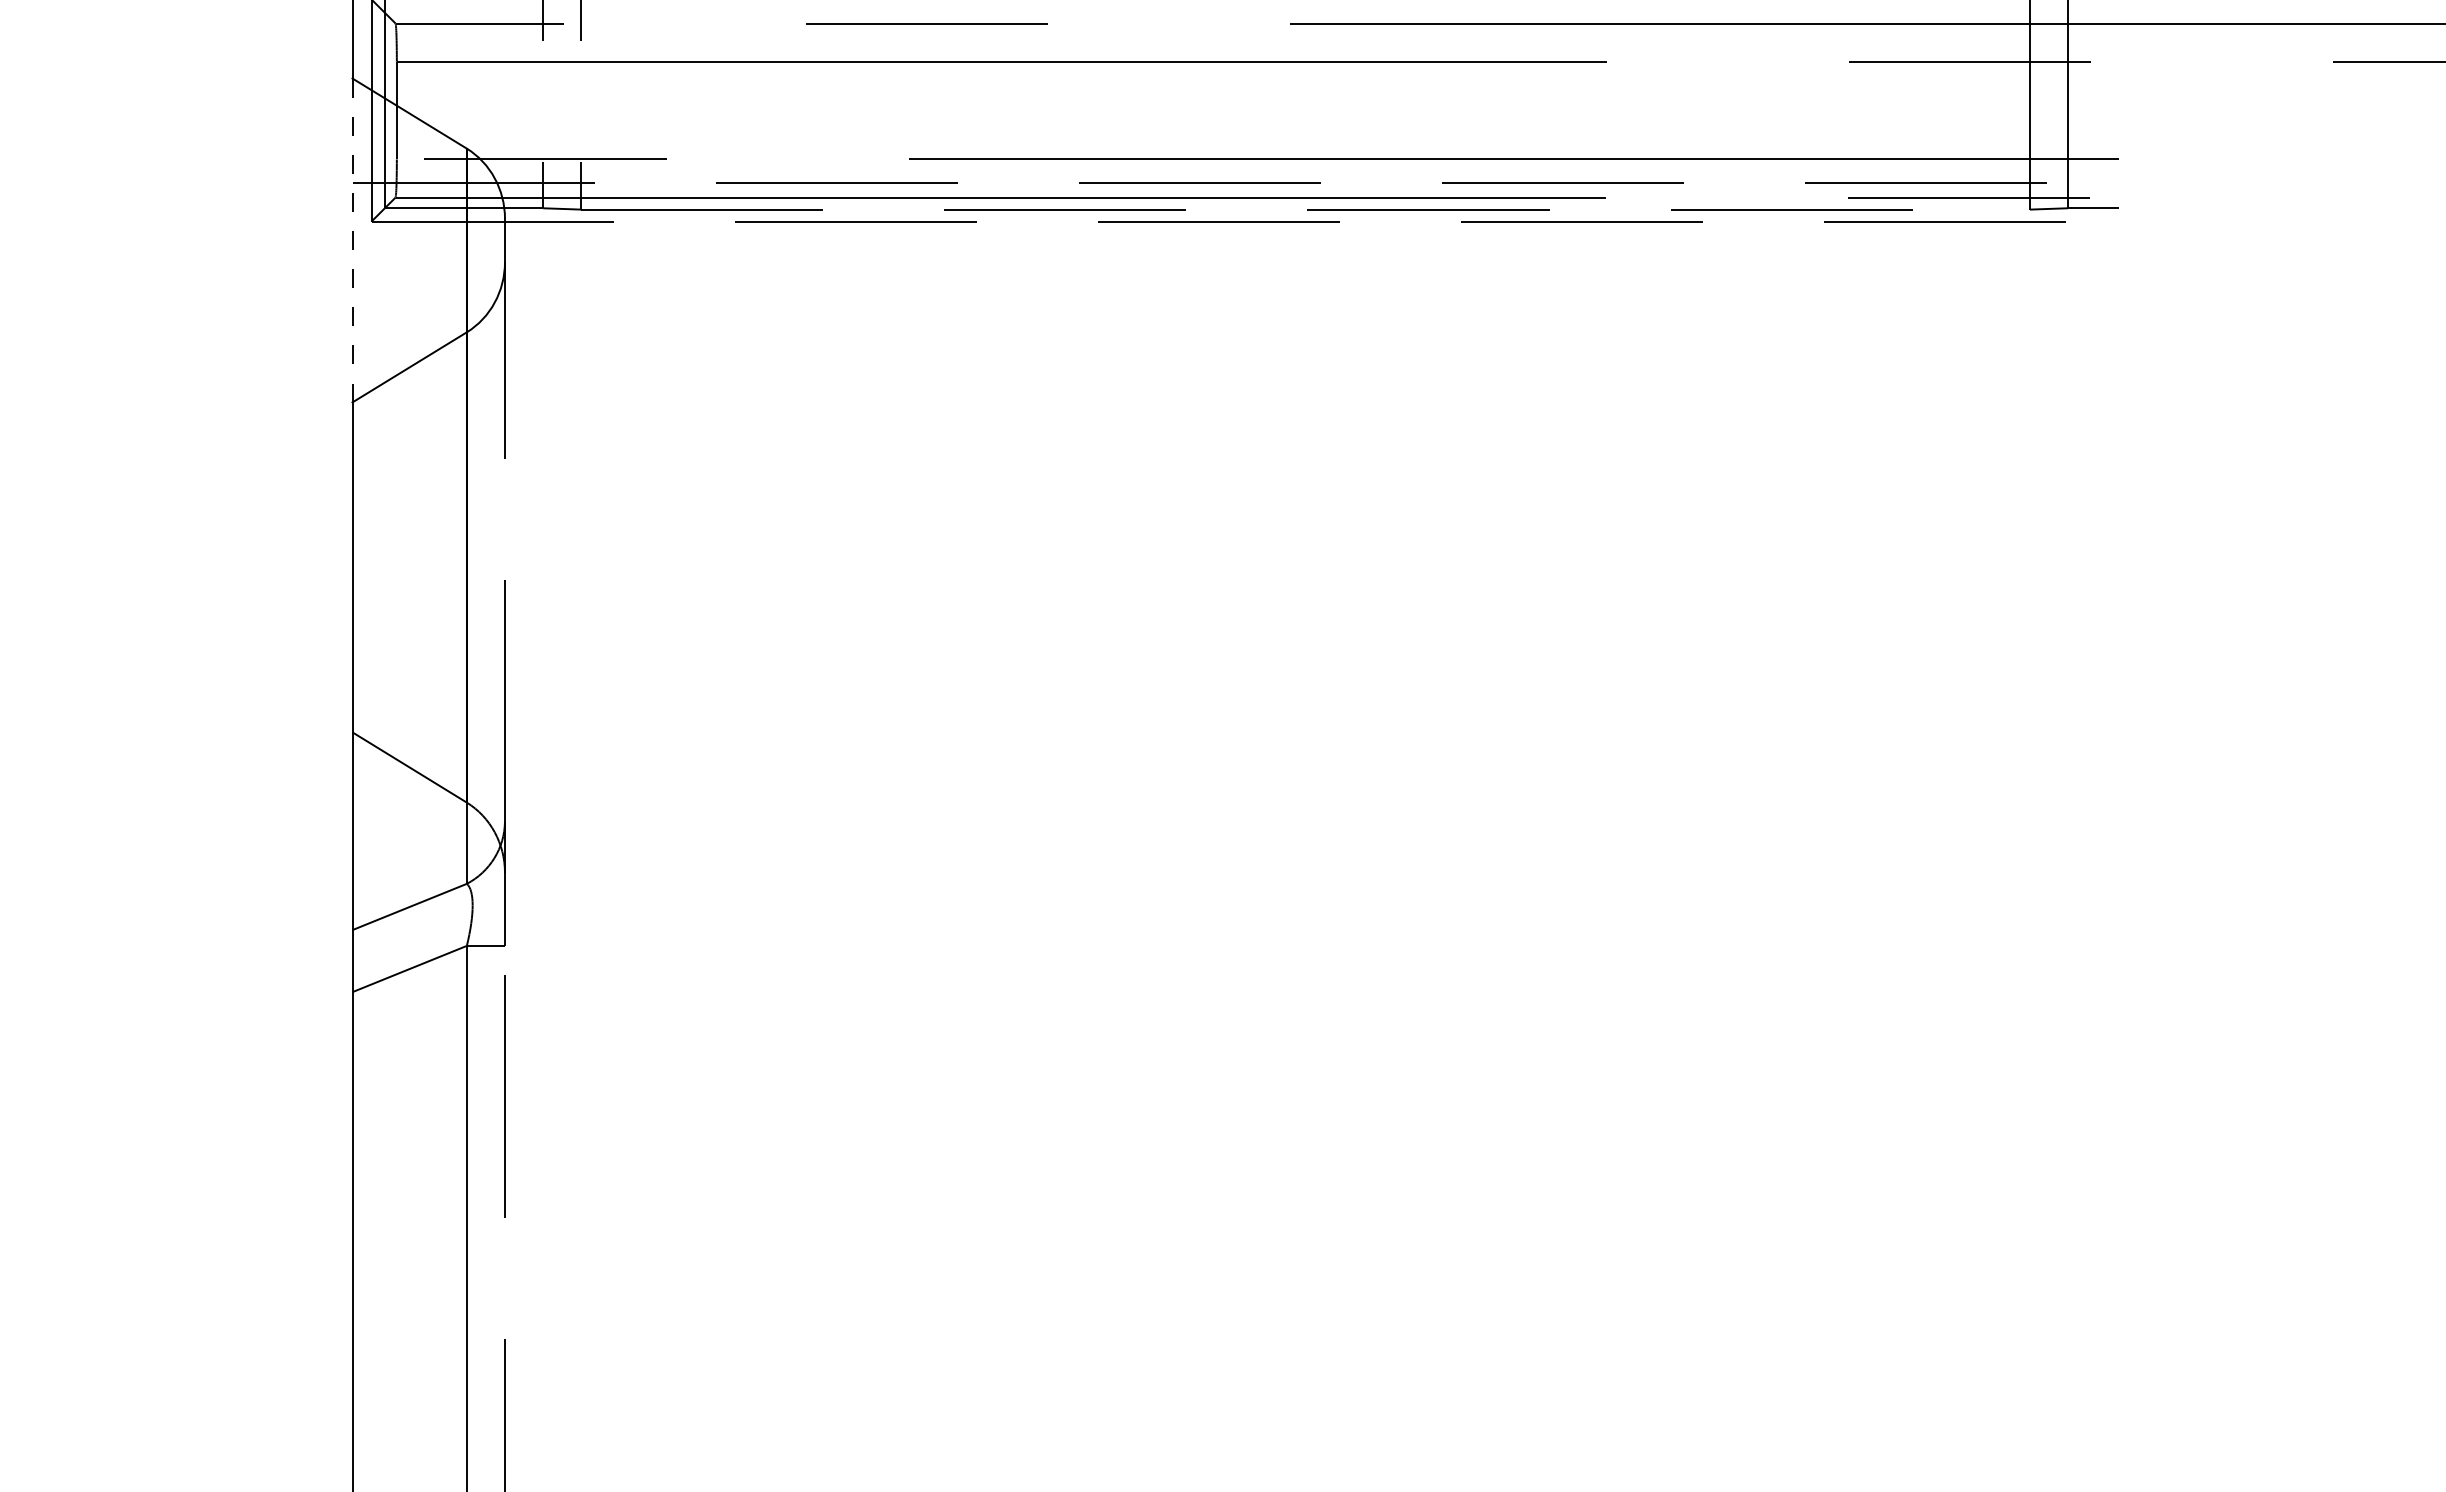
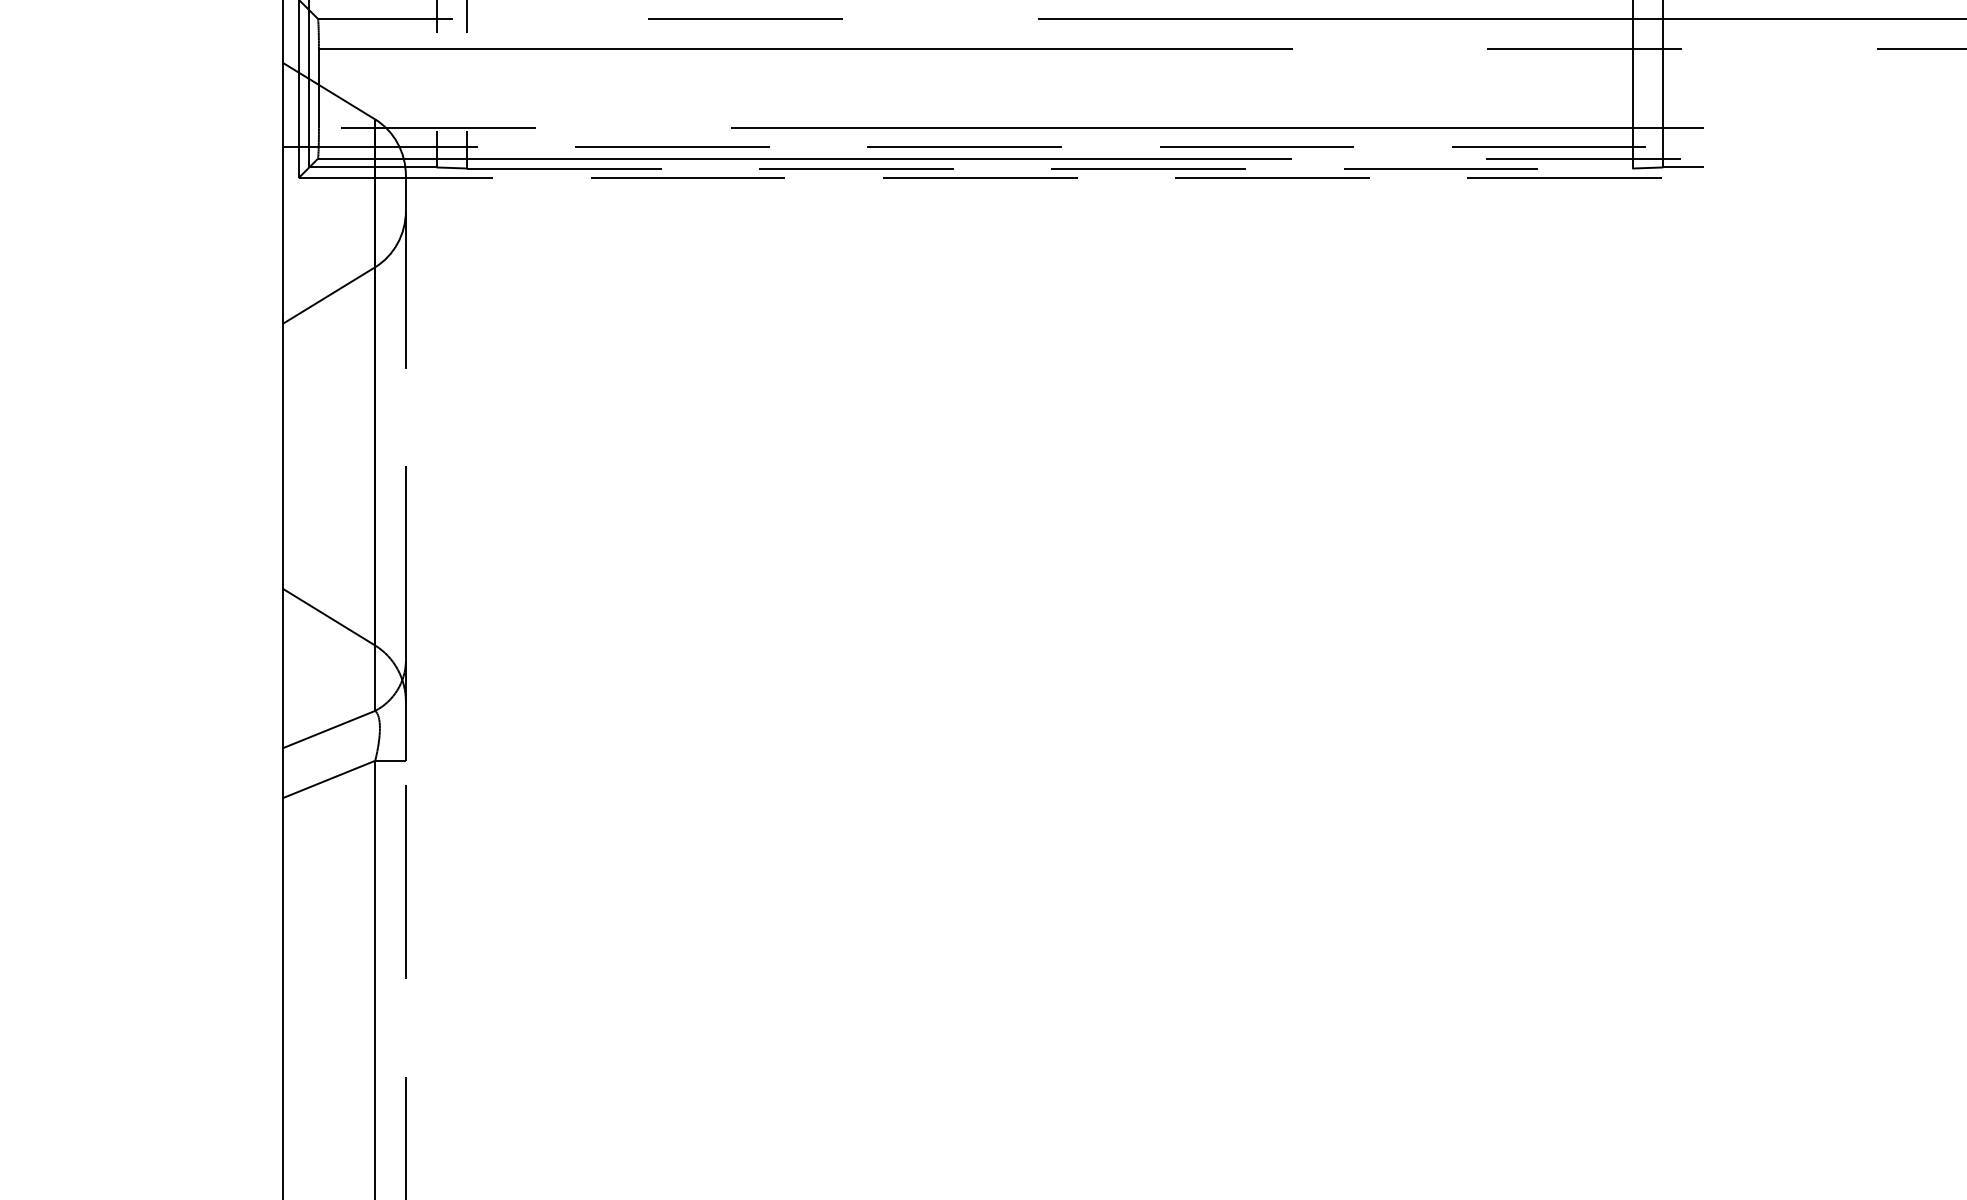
line: (352, 240) -> (283, 193), dashed -> solid

